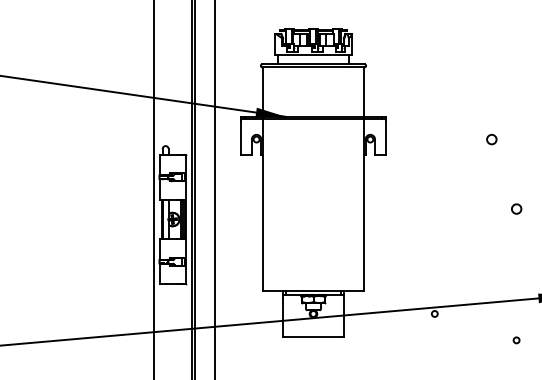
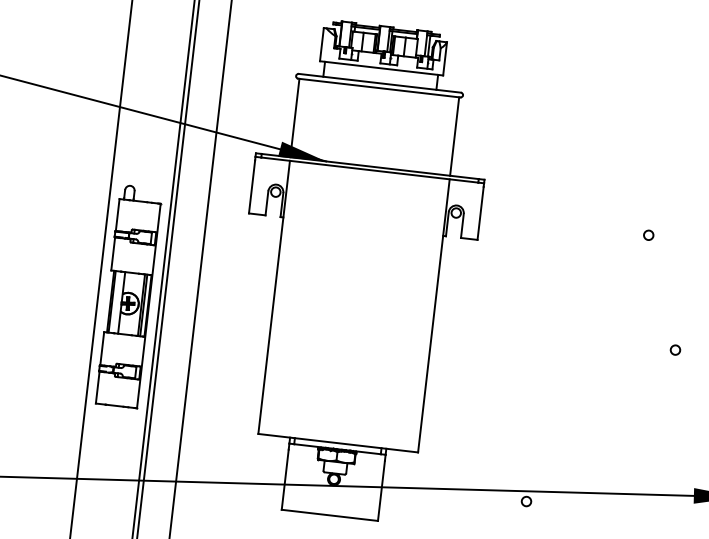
circle: (491, 139) -> (648, 235), size x0.62
circle: (516, 208) -> (675, 349), size x0.62

